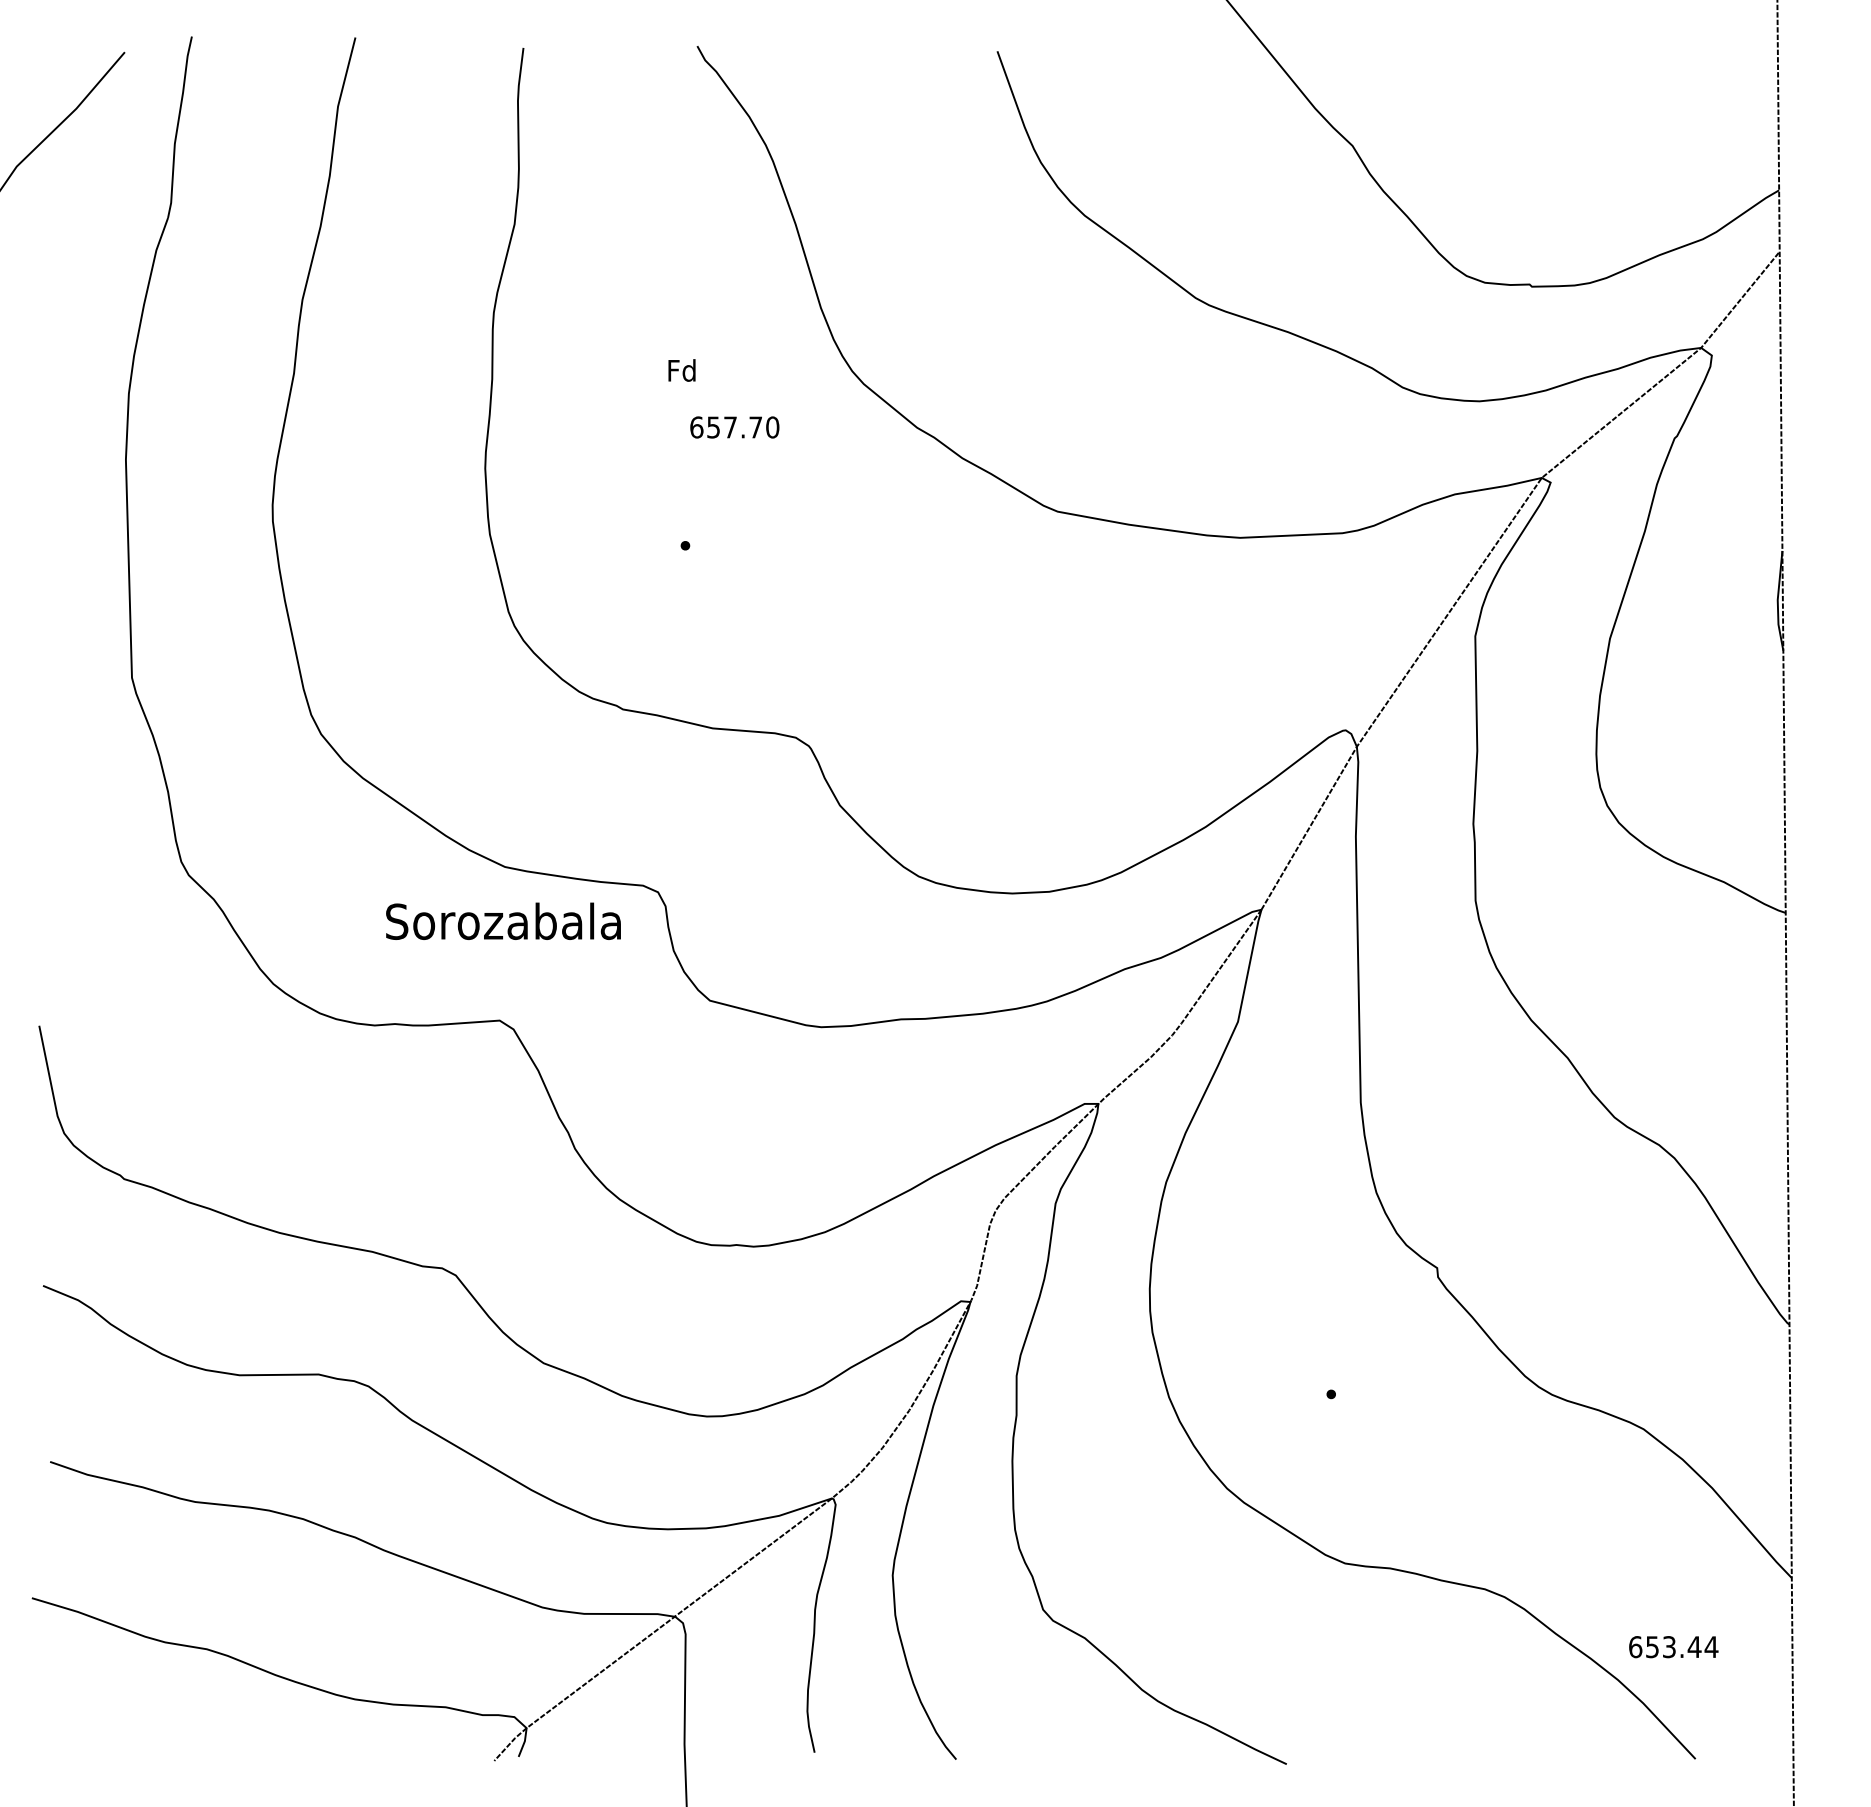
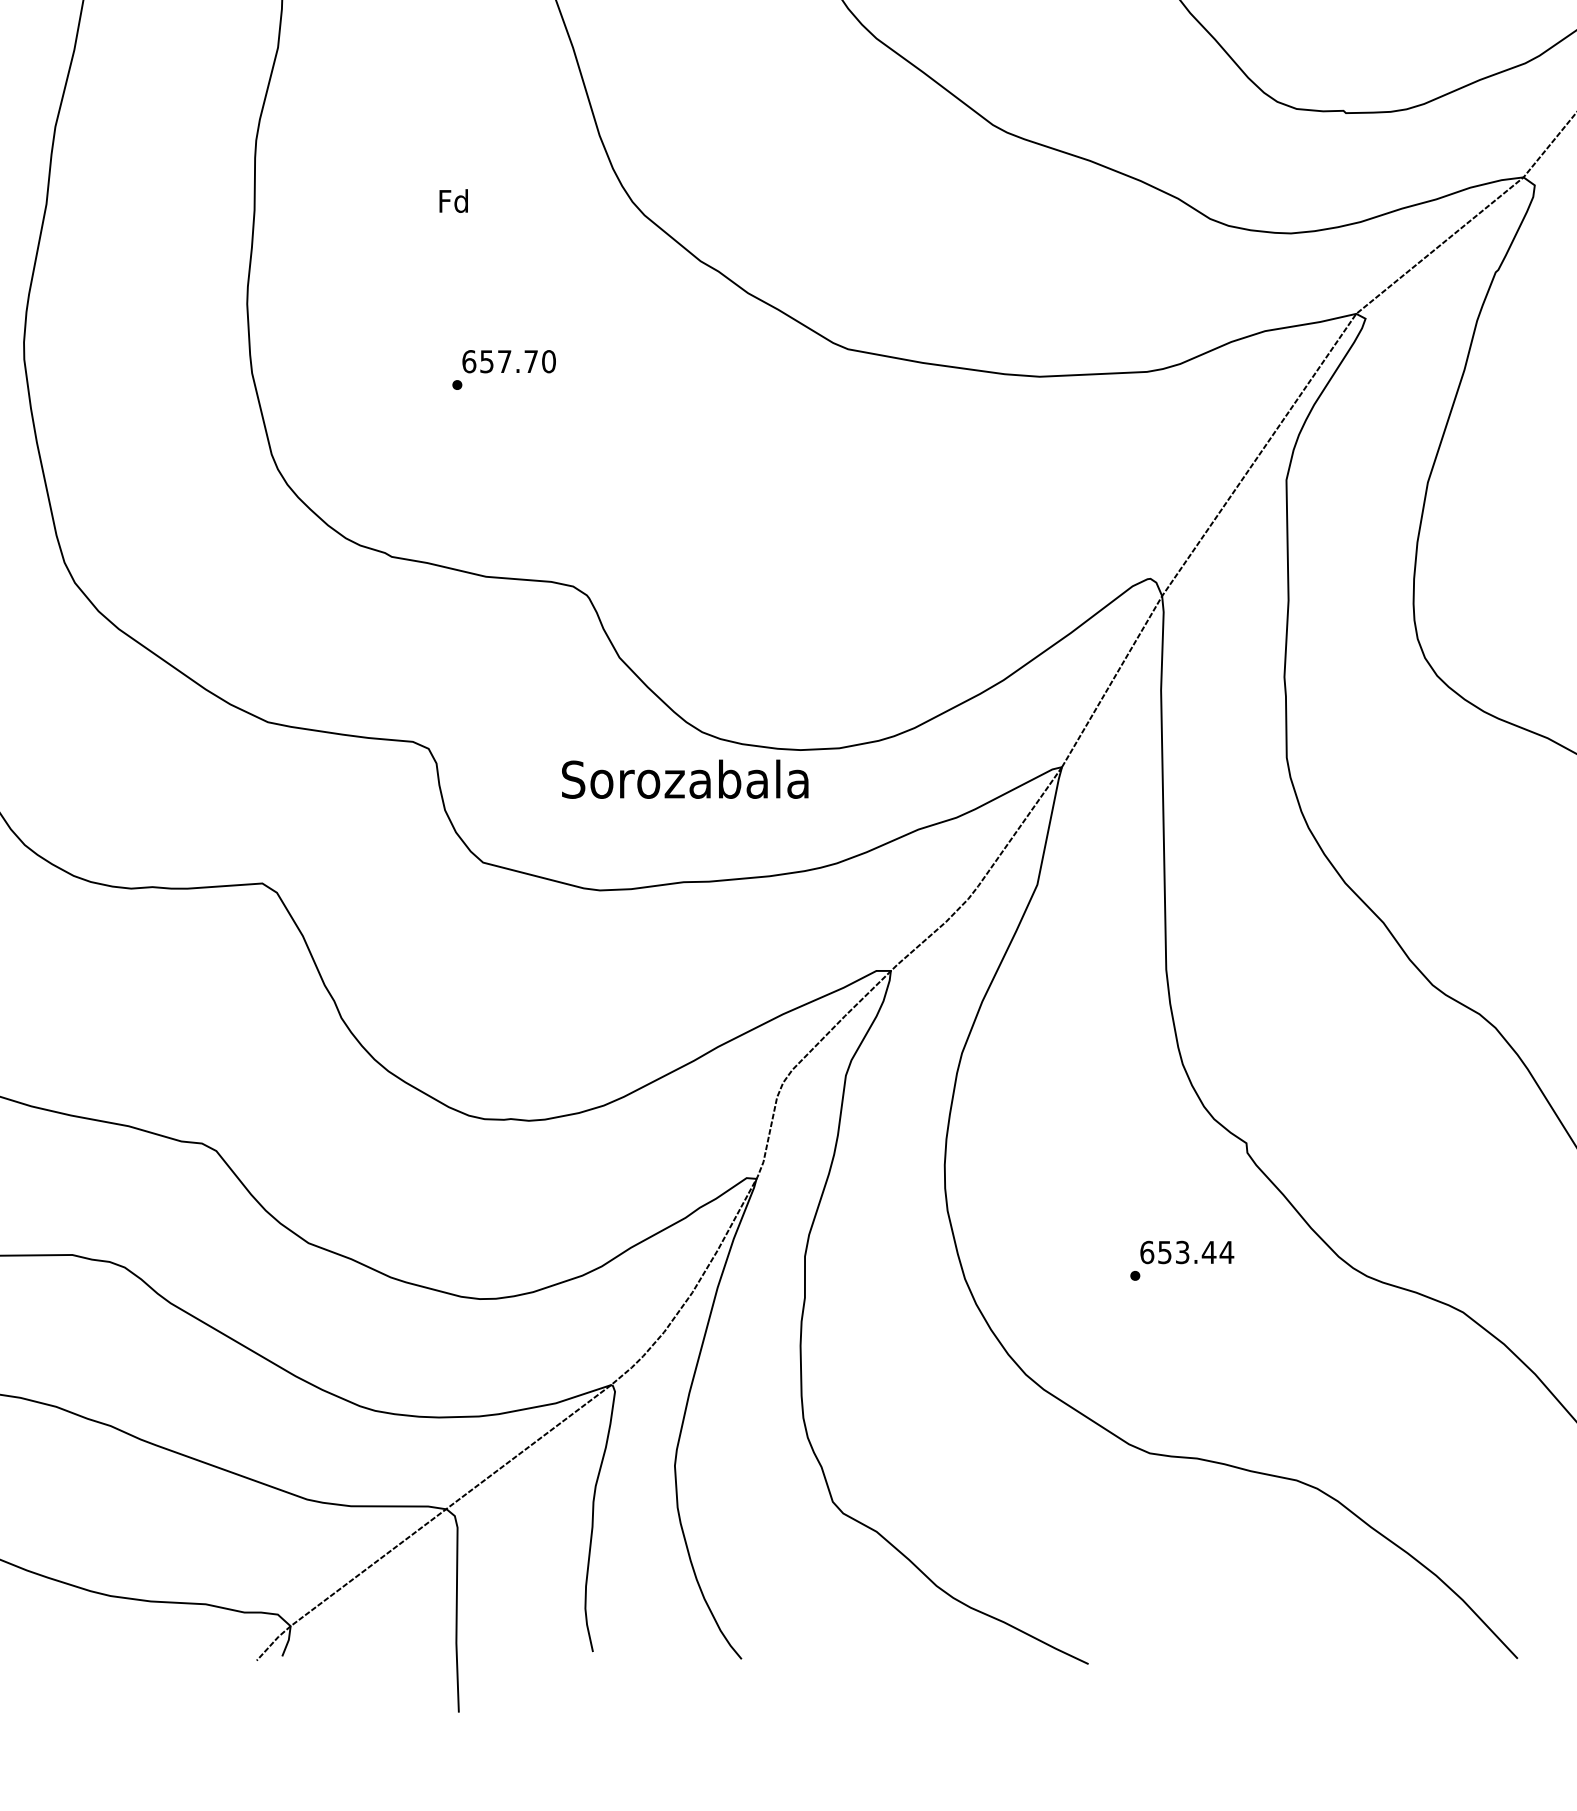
text: (734, 427) -> (508, 361), moved
text: (503, 920) -> (685, 778), moved
text: (1673, 1647) -> (1186, 1252), moved

